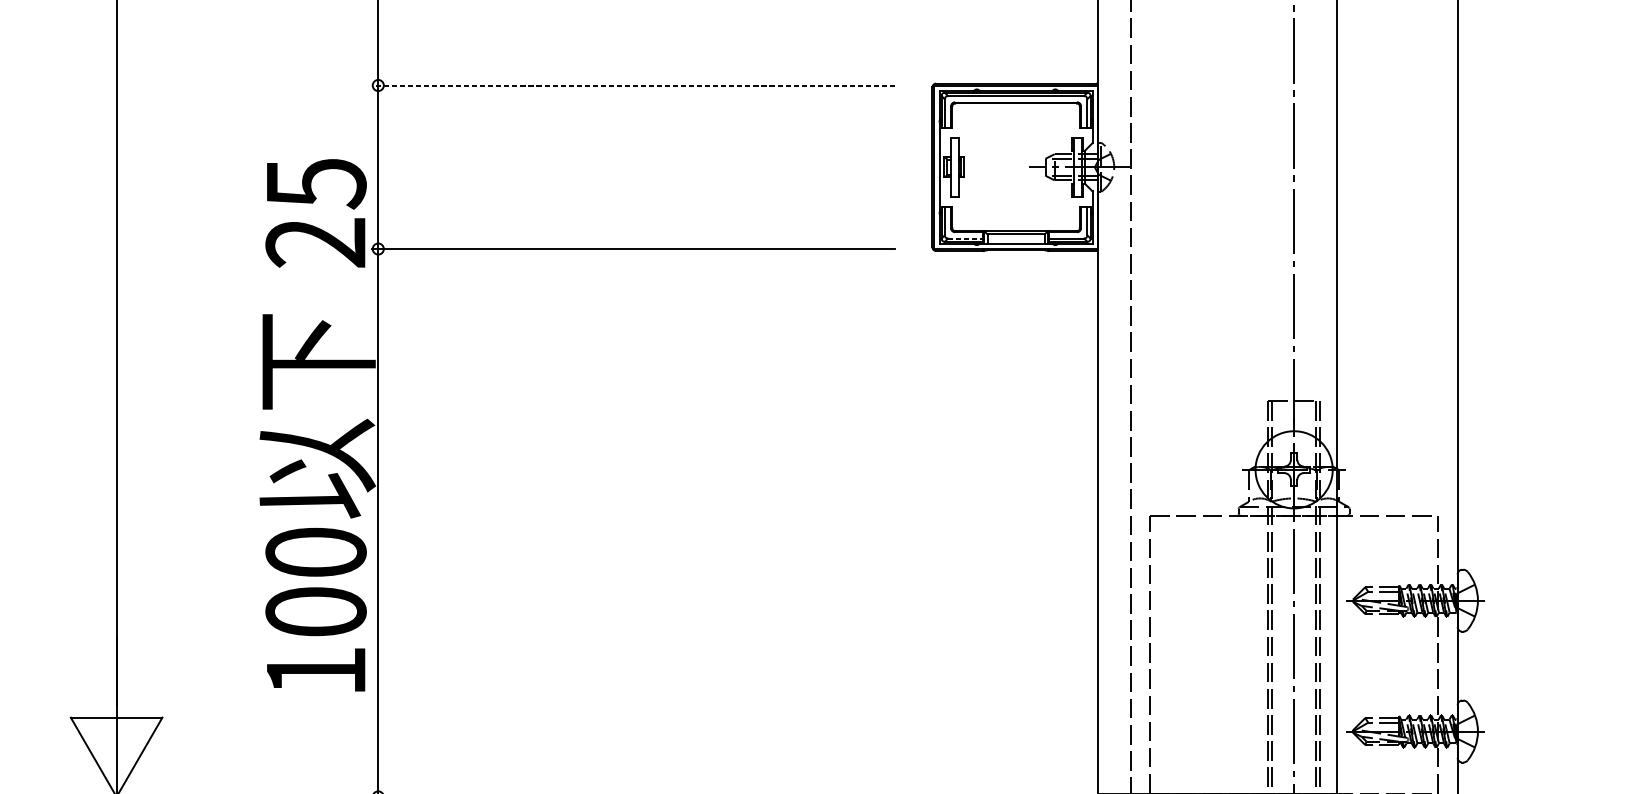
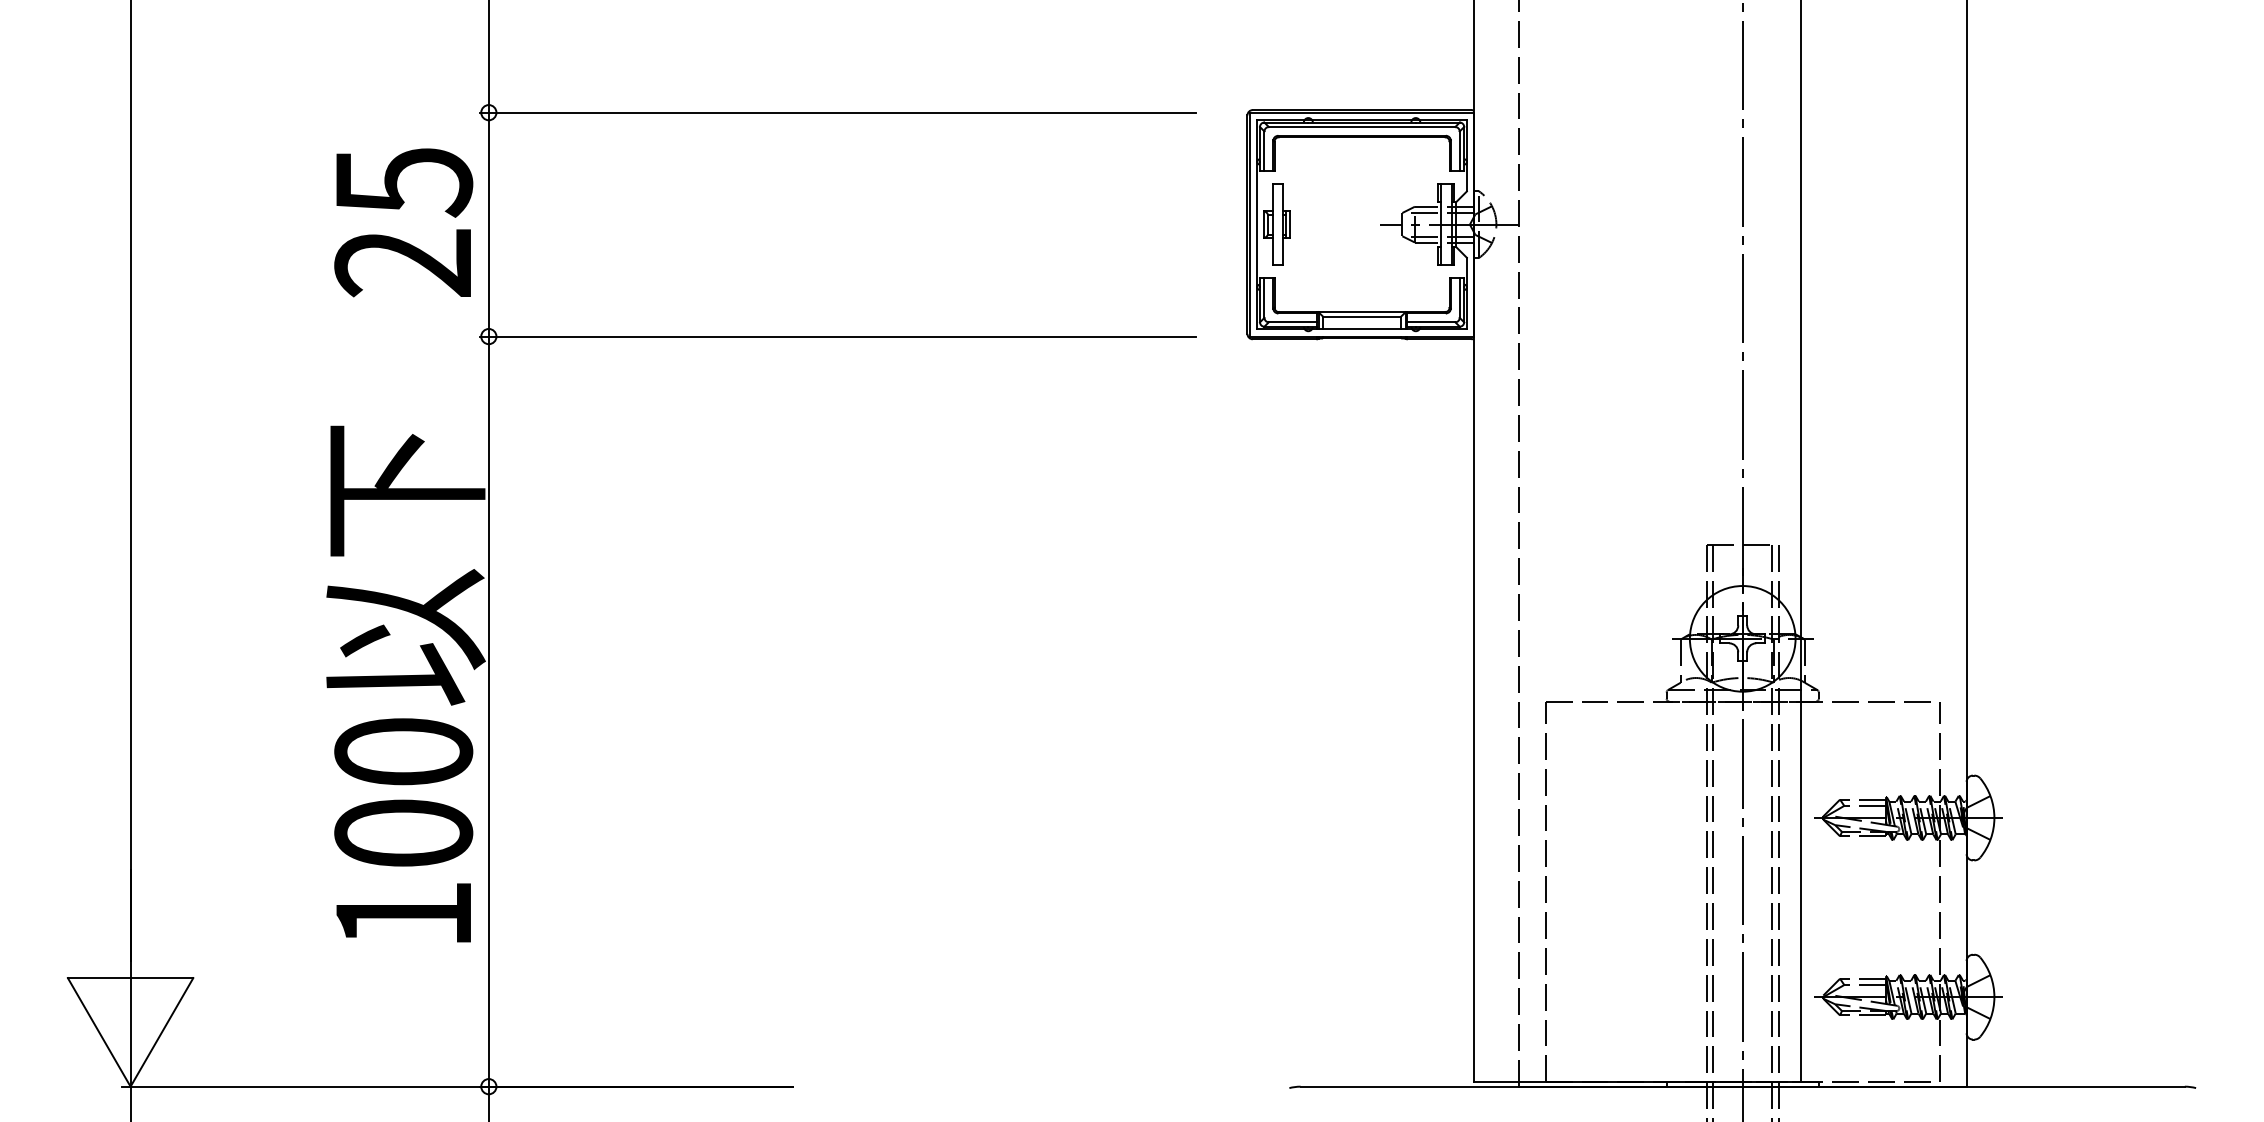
line: (632, 85) -> (837, 112), dashed -> solid
text: (315, 213) -> (403, 222), moved
line: (966, 238) -> (1293, 322), dashed -> solid

